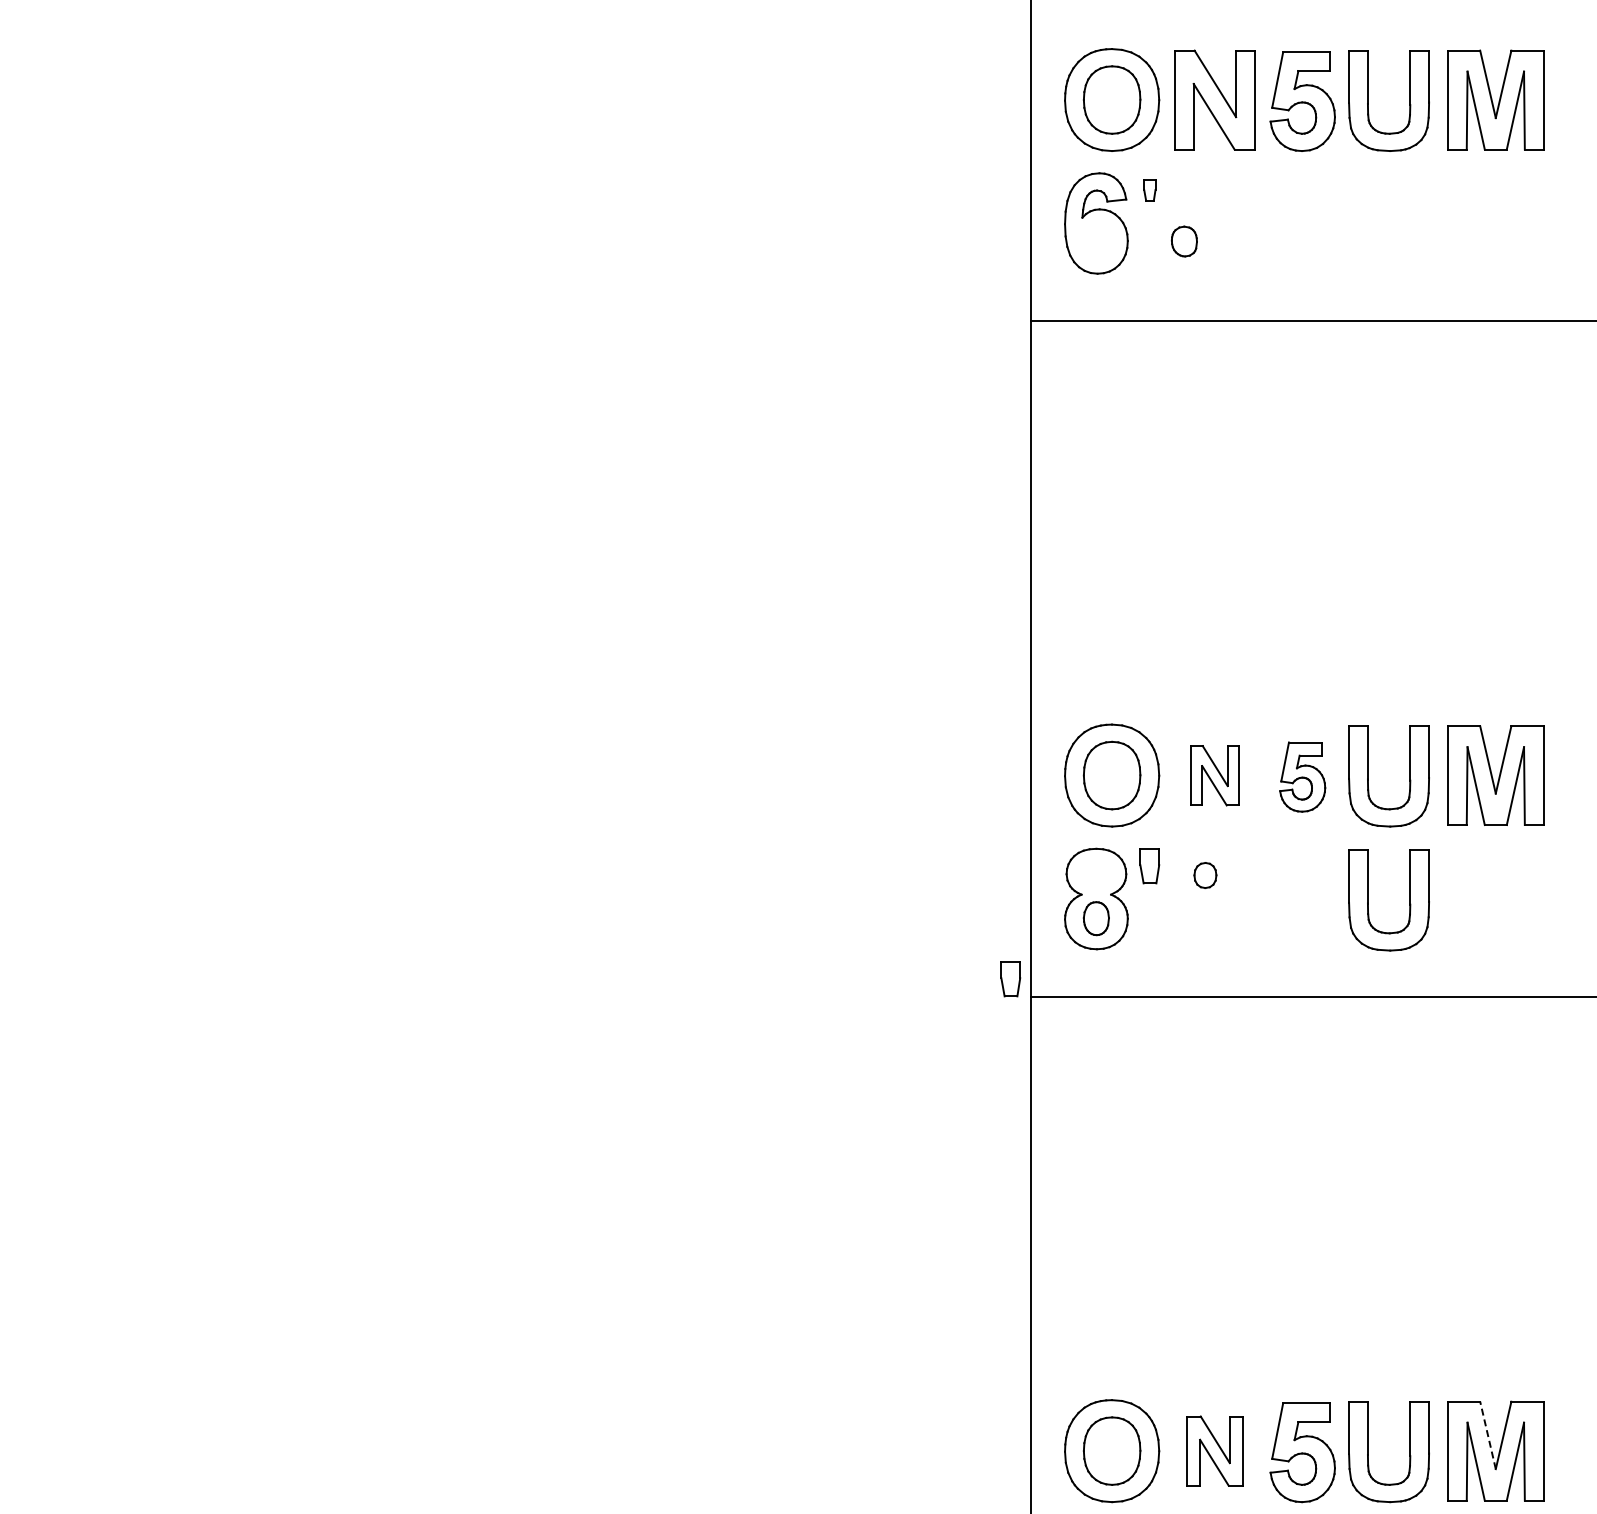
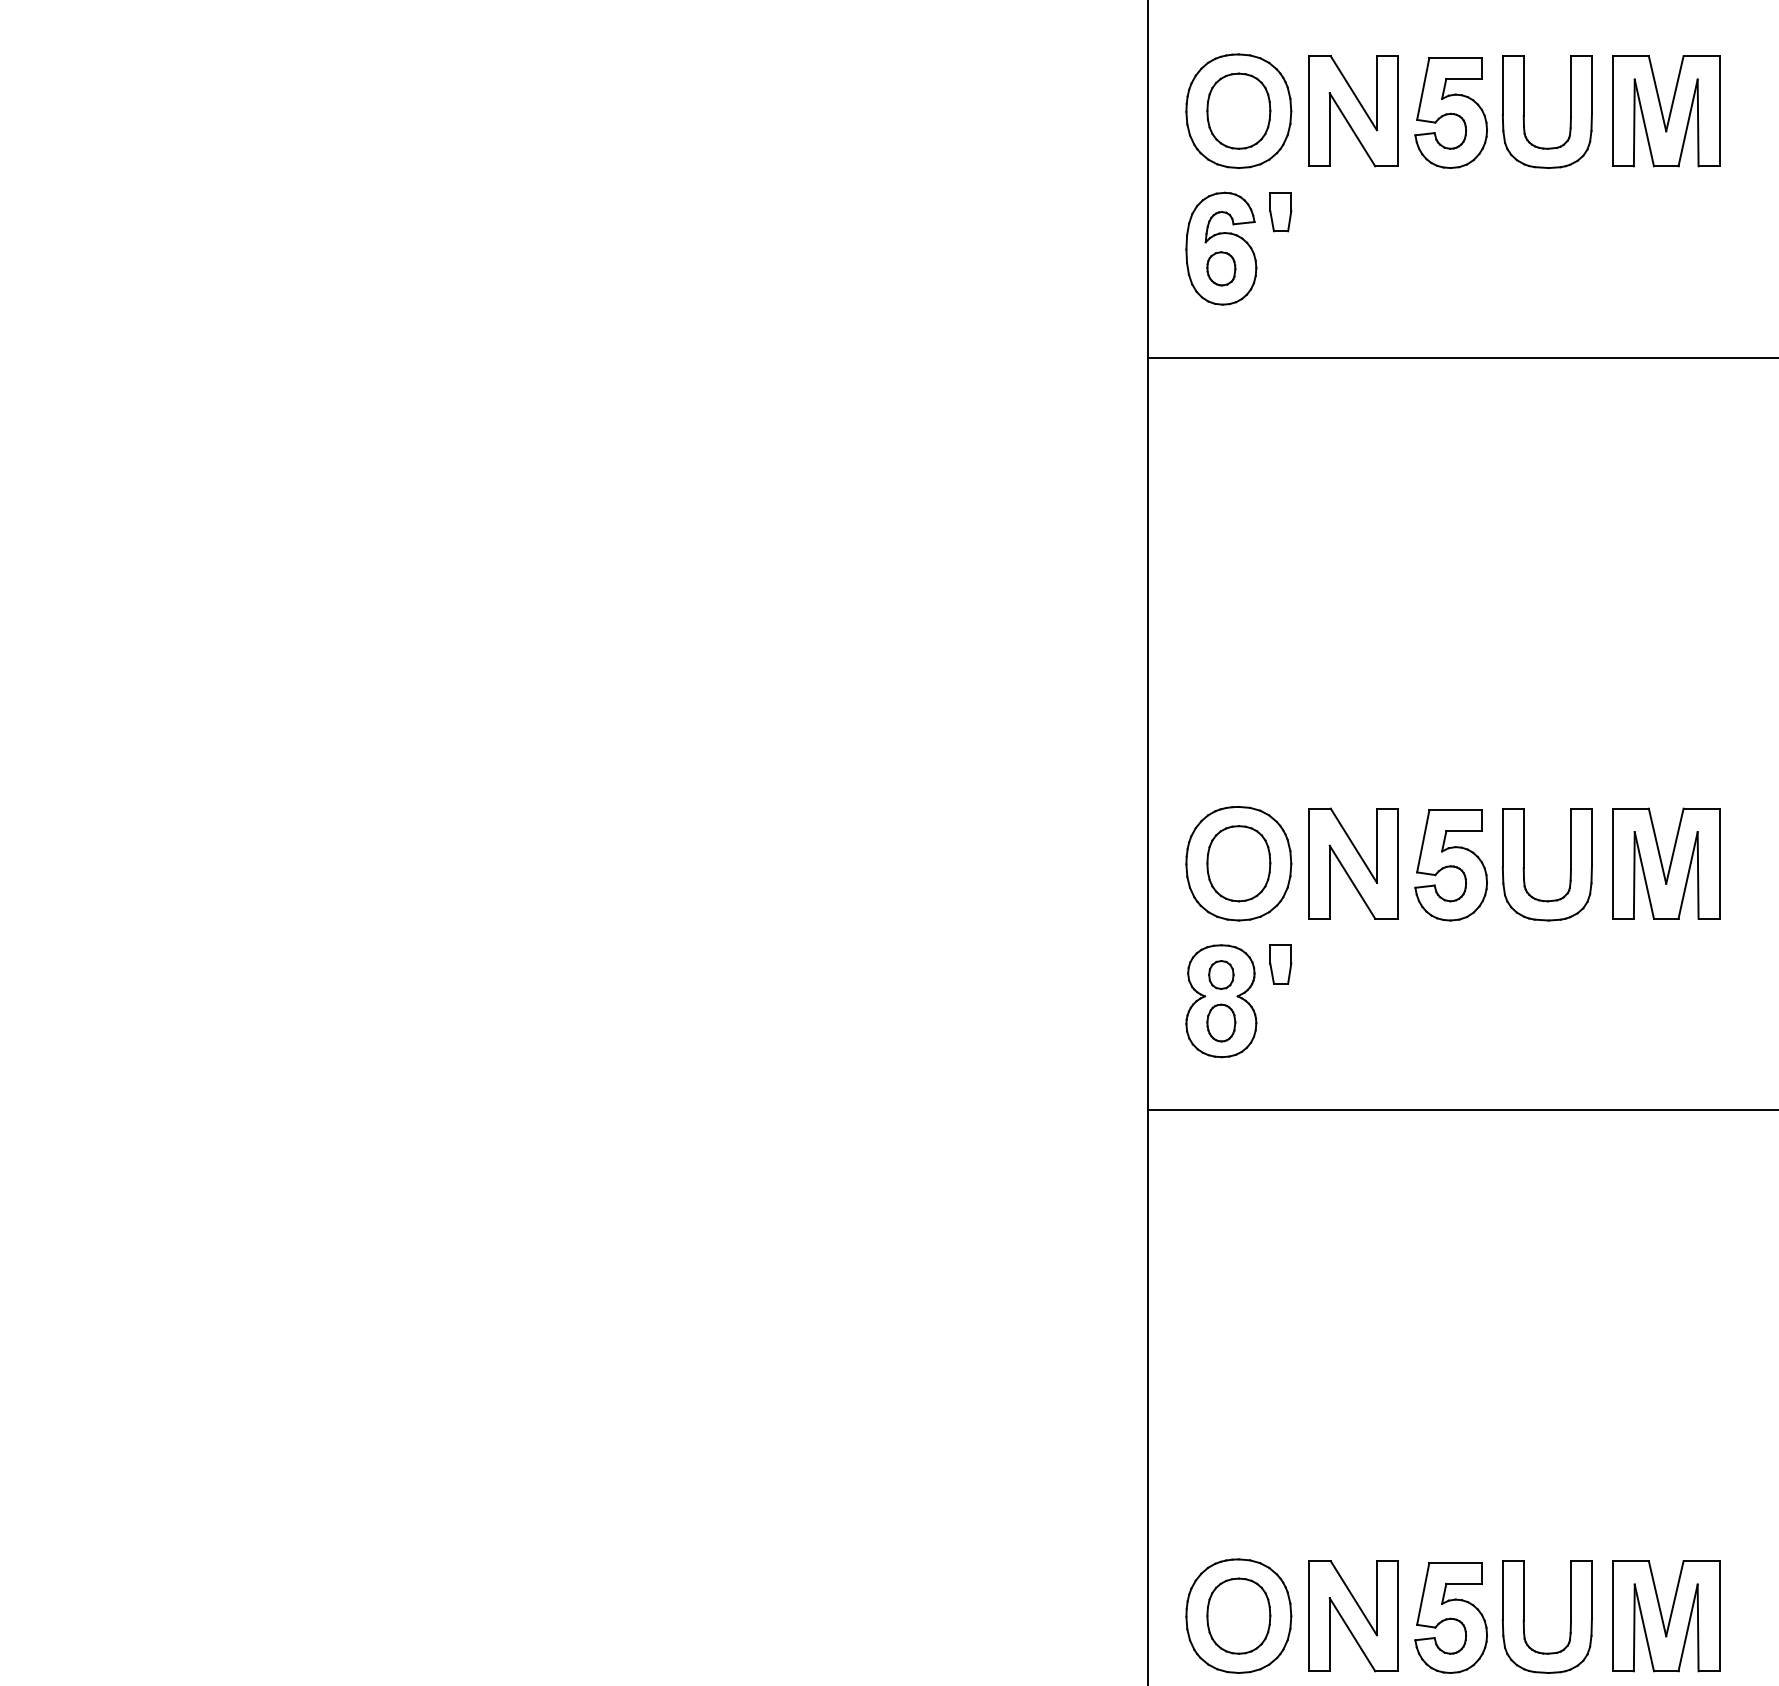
part: (1149, 190) -> (1280, 211), size x1.67
part: (1183, 241) -> (1220, 268), moved
part: (1214, 775) -> (1352, 863), size x1.67
part: (1302, 776) -> (1450, 864), size x1.43
part: (1205, 875) -> (1221, 974), moved
part: (1368, 900) -> (1524, 1002), removed
part: (1010, 979) -> (1125, 1090), removed
line: (1488, 1435) -> (1658, 1598), dashed -> solid
part: (1214, 1450) -> (1352, 1615), size x1.43

